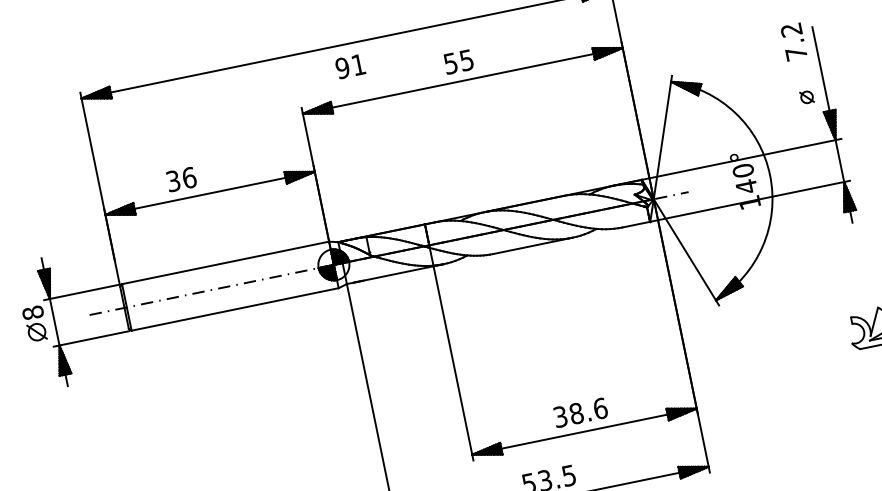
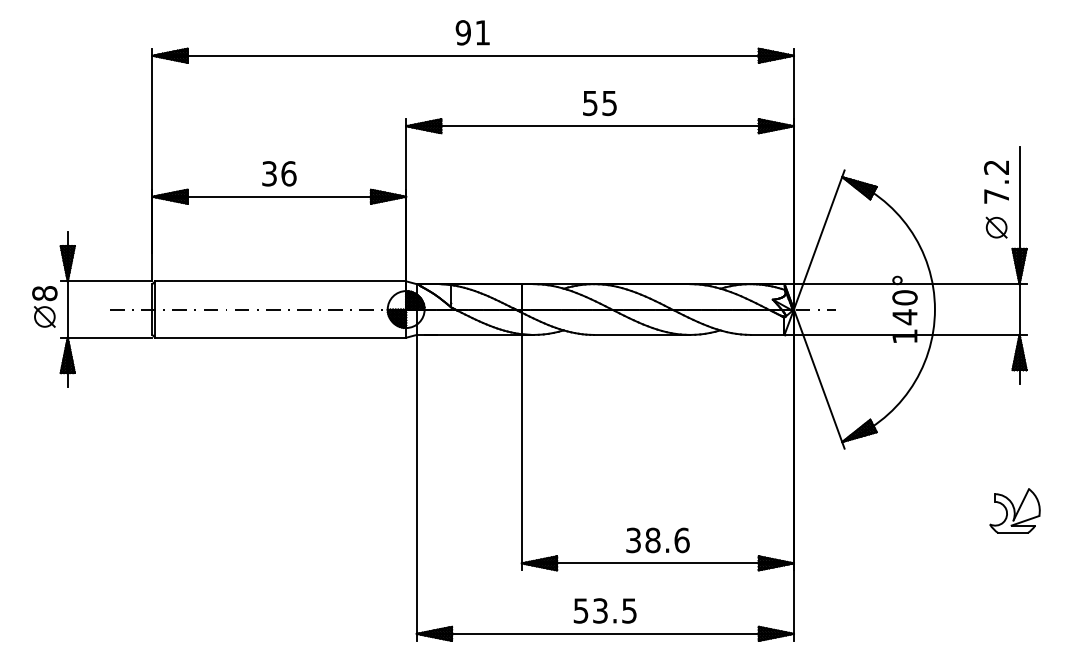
text: (793, 41) -> (996, 181), moved
text: (350, 66) -> (472, 32), moved
part: (806, 97) -> (996, 227), size x1.43
text: (181, 179) -> (279, 173), moved

